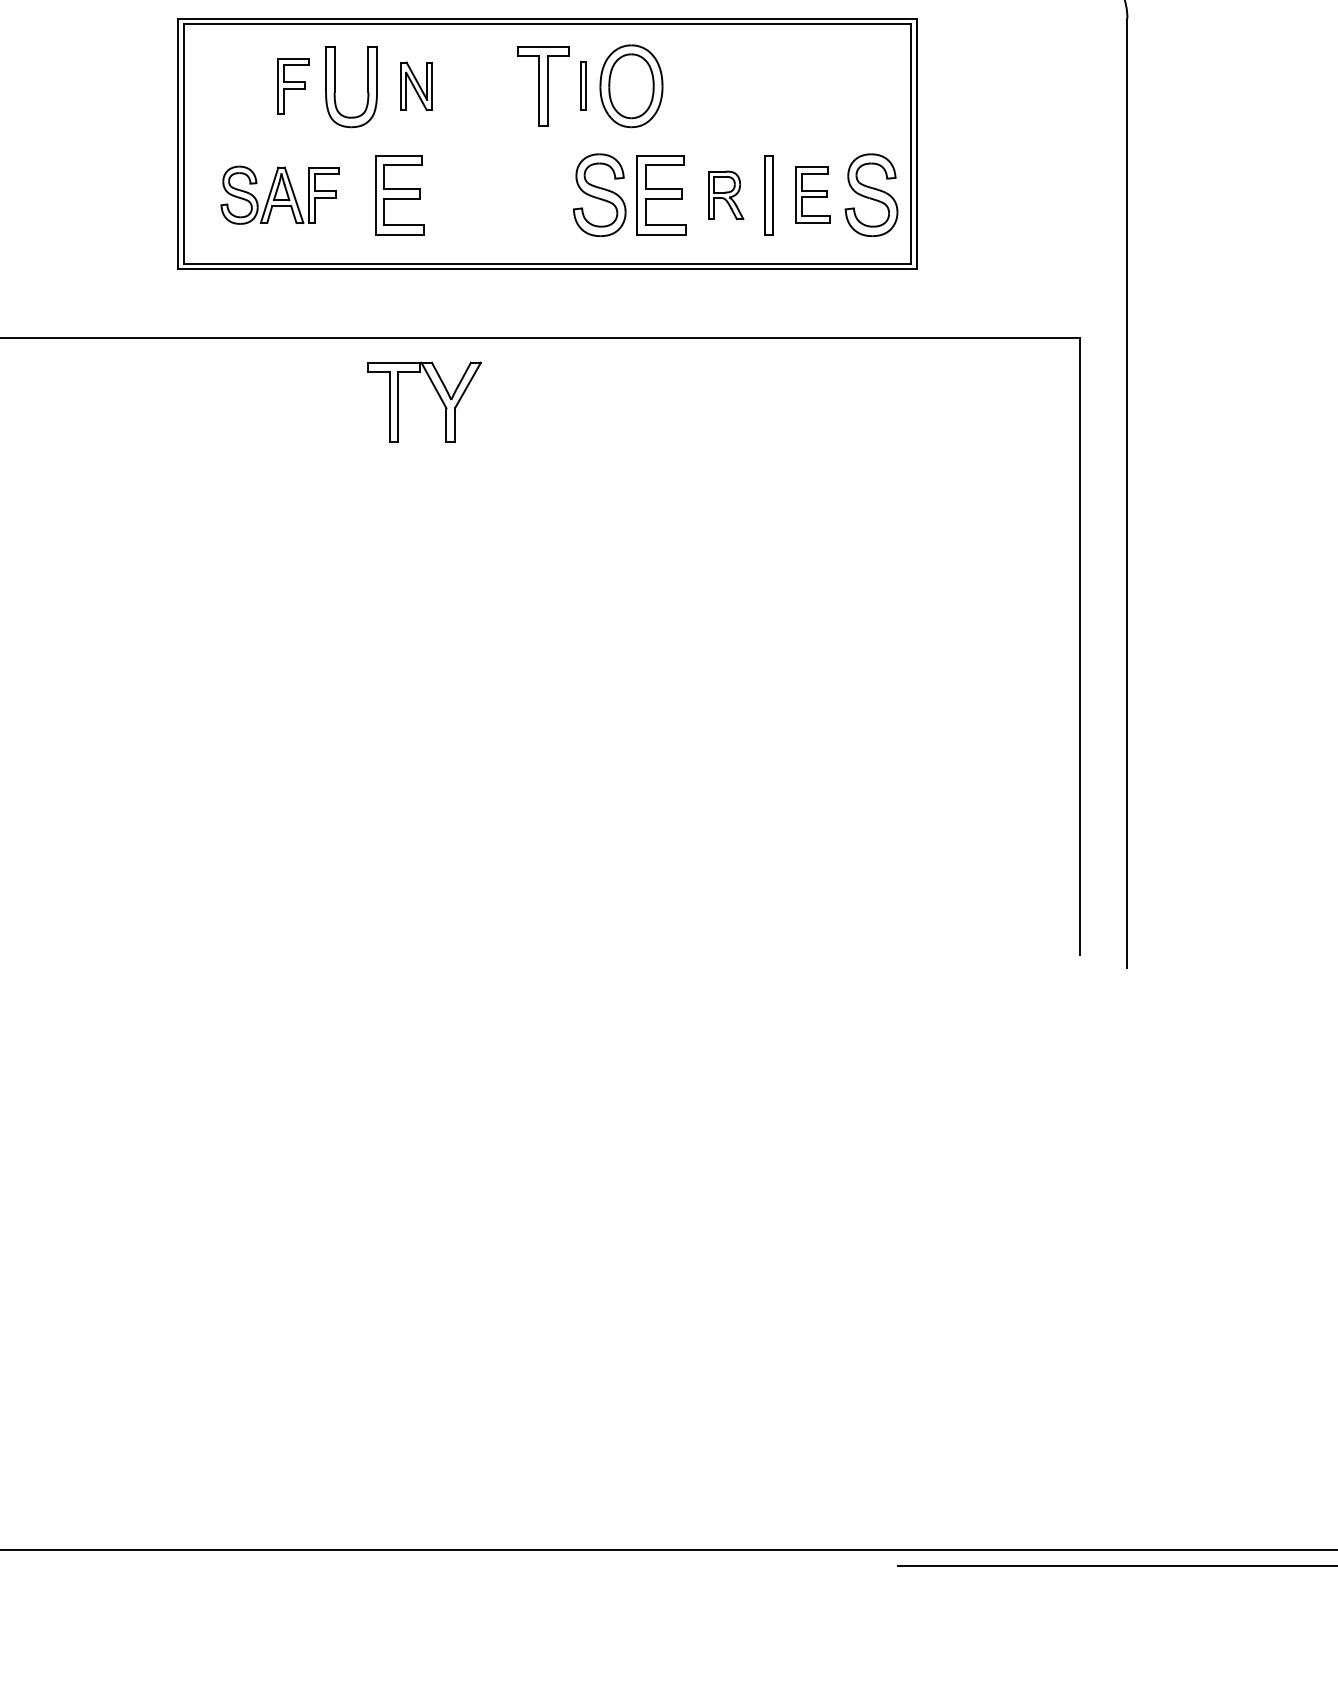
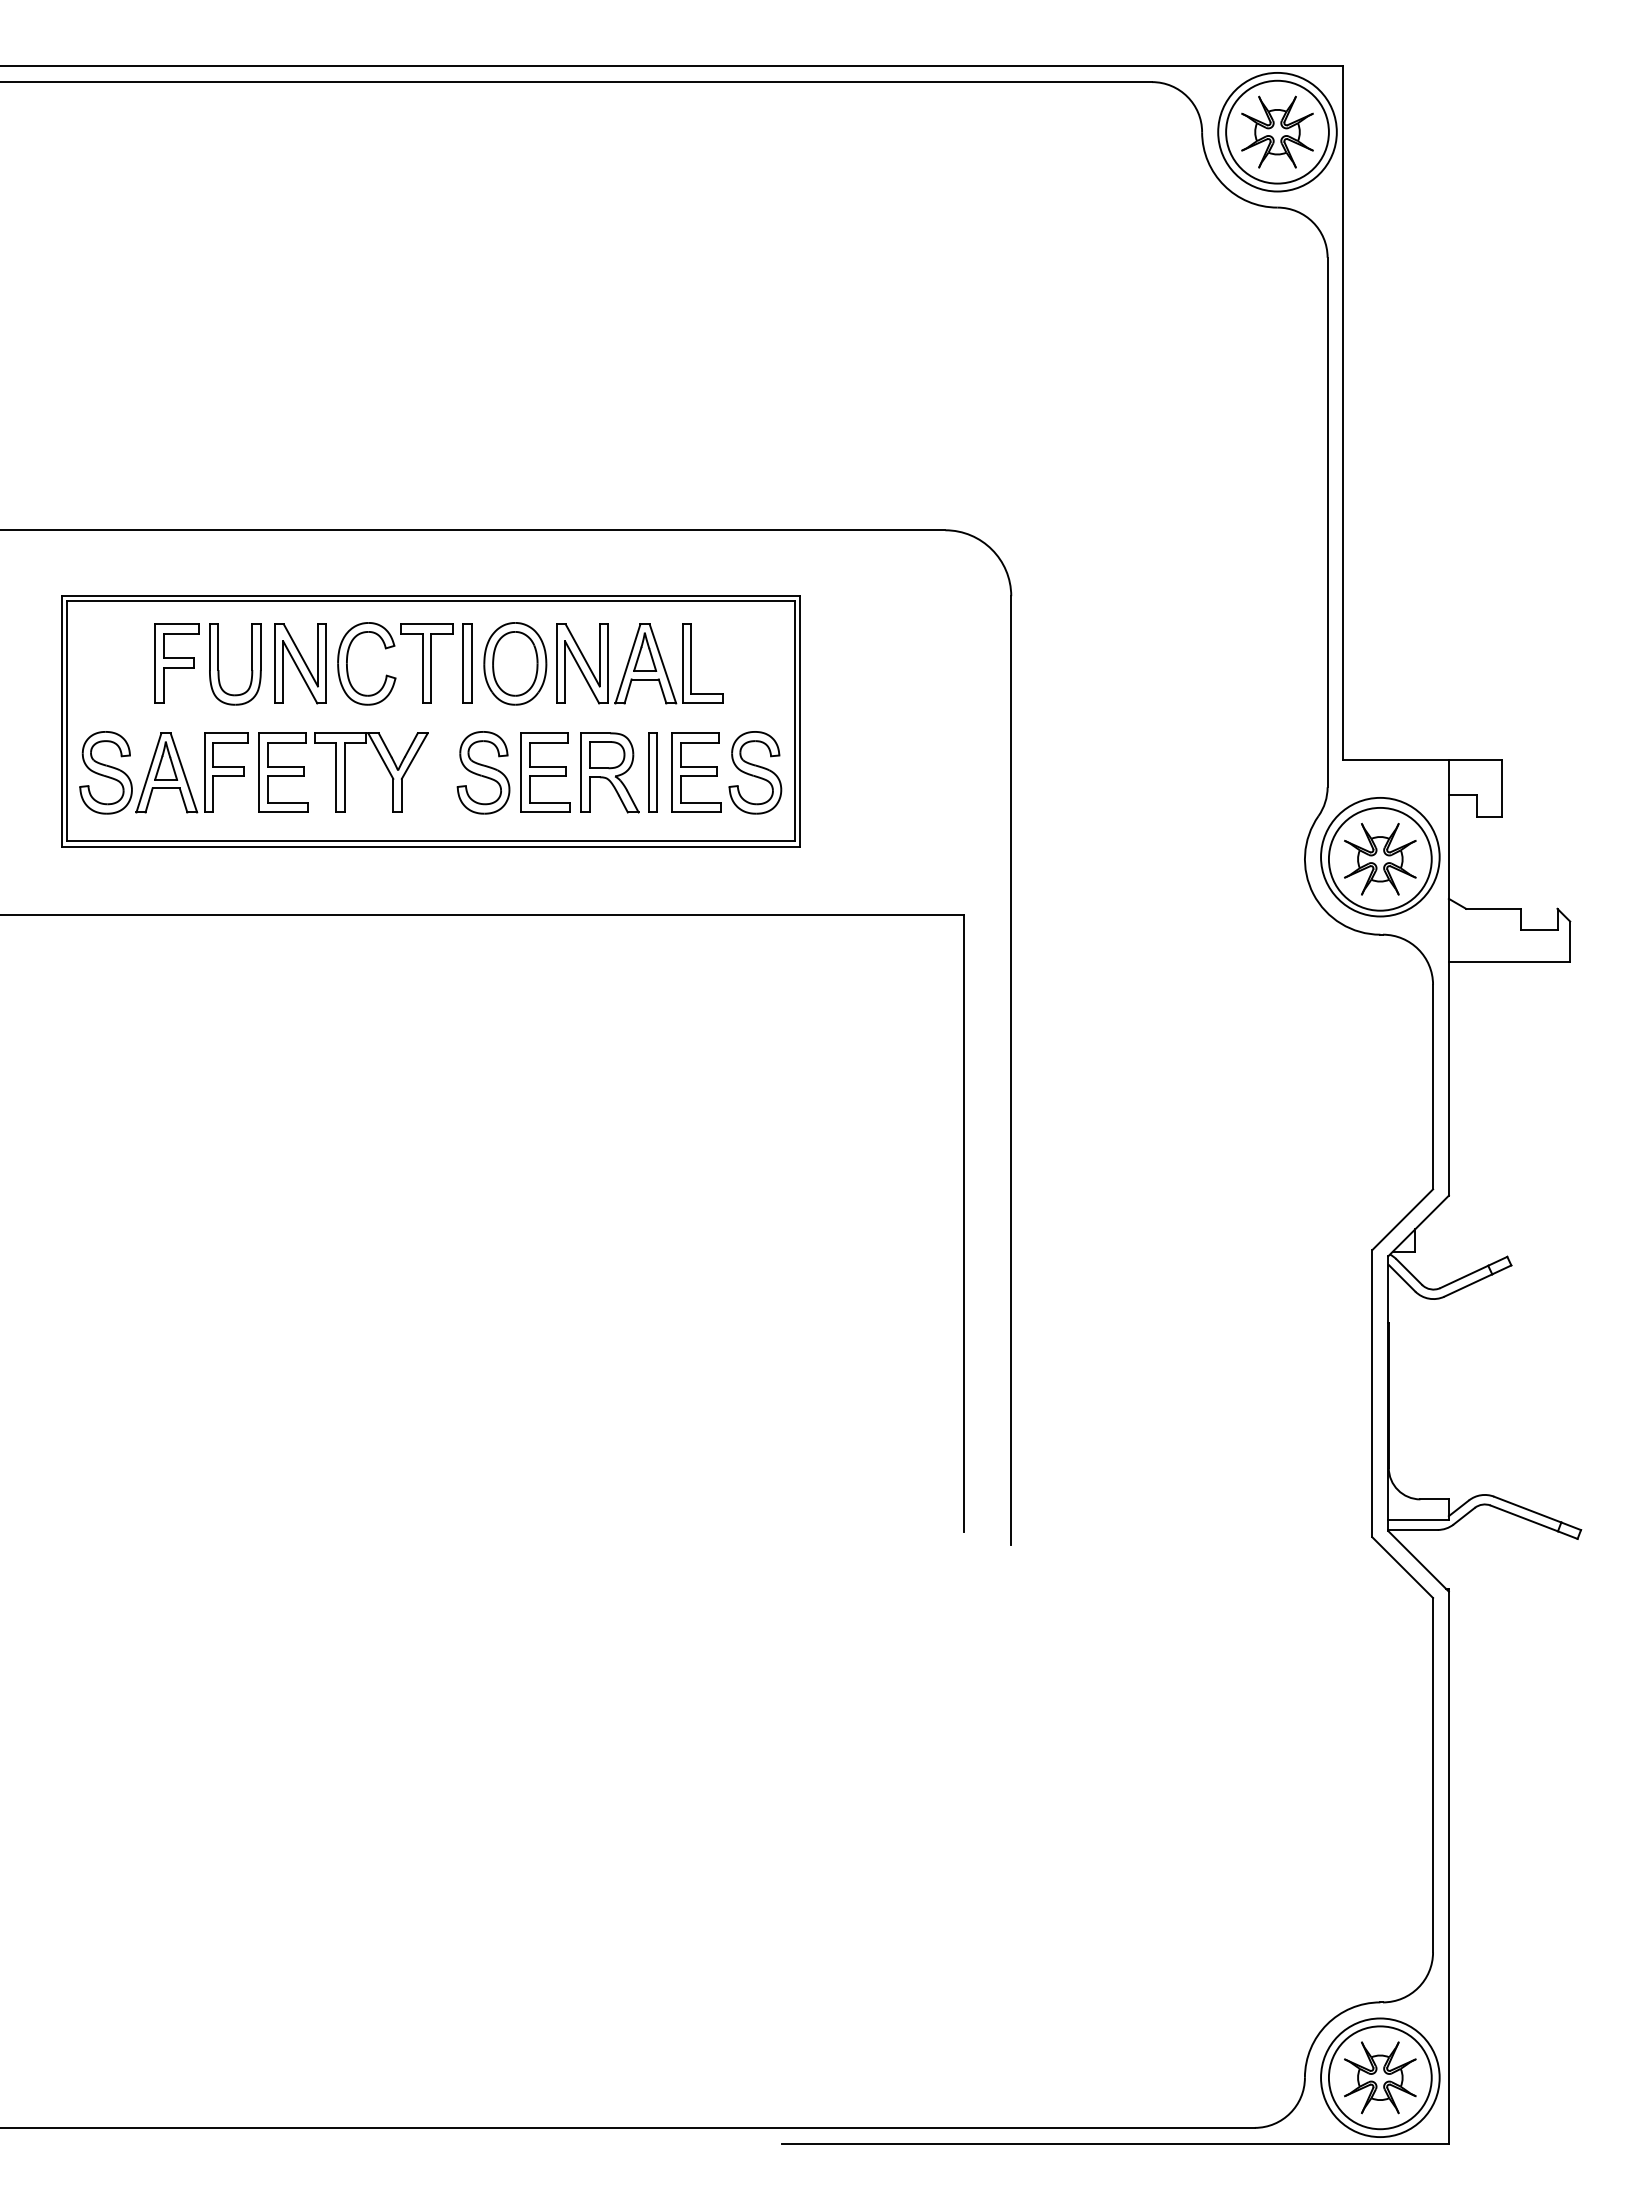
part: (292, 85) -> (176, 663), size x1.43
part: (416, 85) -> (300, 663), size x1.67
part: (463, 85) -> (347, 663), added
part: (583, 85) -> (467, 663), size x1.67
part: (755, 85) -> (639, 663), added
part: (279, 194) -> (163, 772), size x1.43
part: (725, 194) -> (609, 772), size x1.67
part: (812, 194) -> (696, 772), size x1.43
part: (437, 394) -> (384, 765), moved

